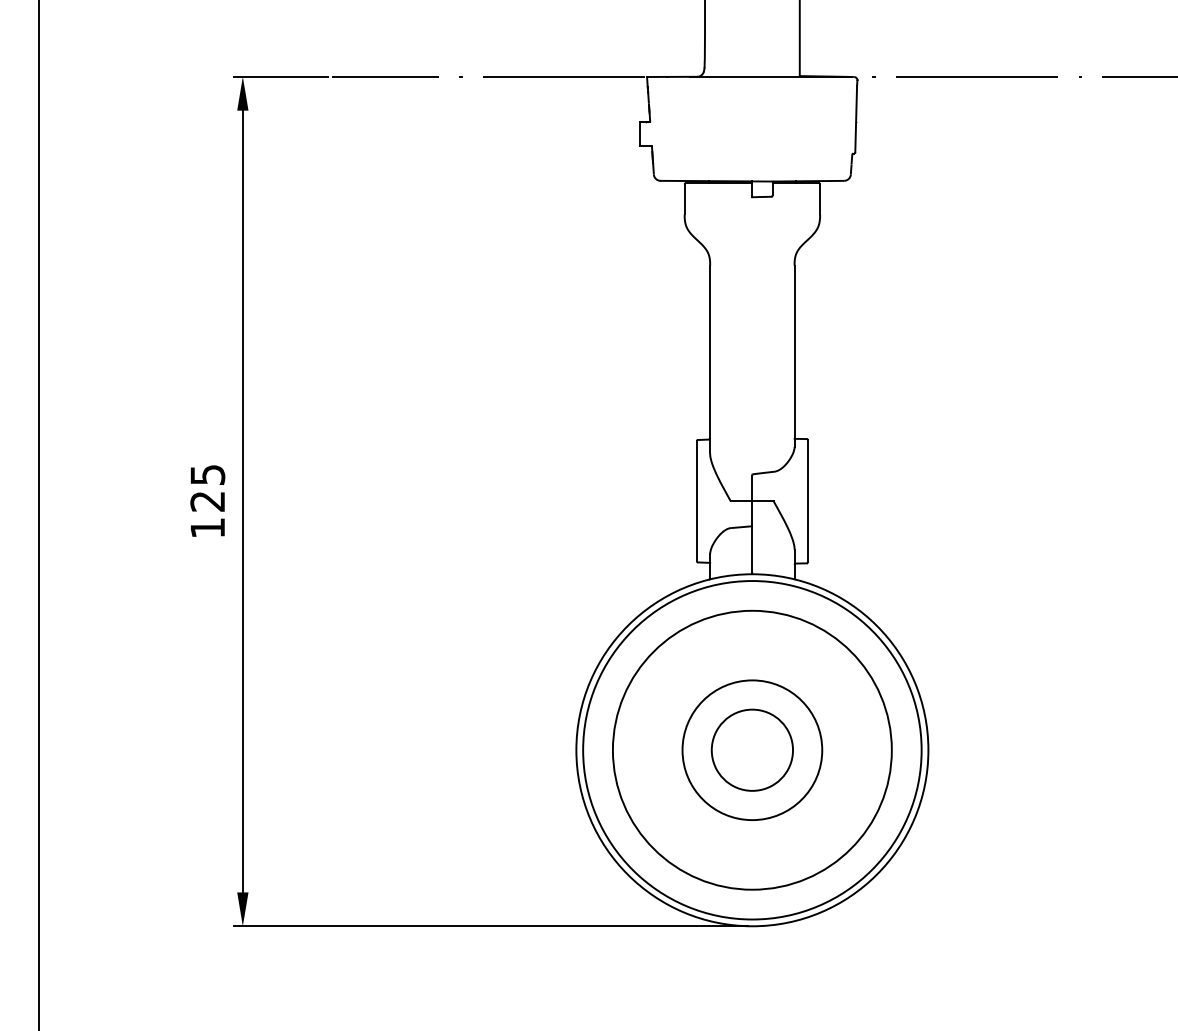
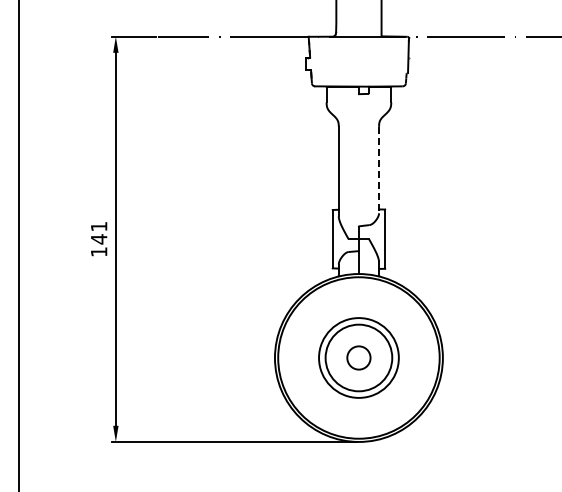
line: (795, 357) -> (379, 170), solid -> dashed
text: (206, 489) -> (98, 233), 125 -> 141
circle: (751, 749) -> (358, 357), size x0.6
circle: (751, 749) -> (358, 357), size x0.6

